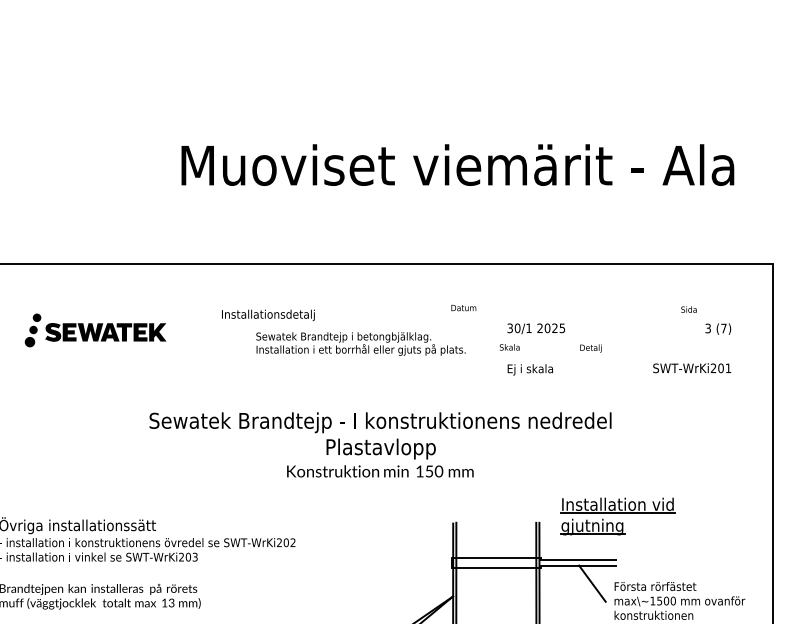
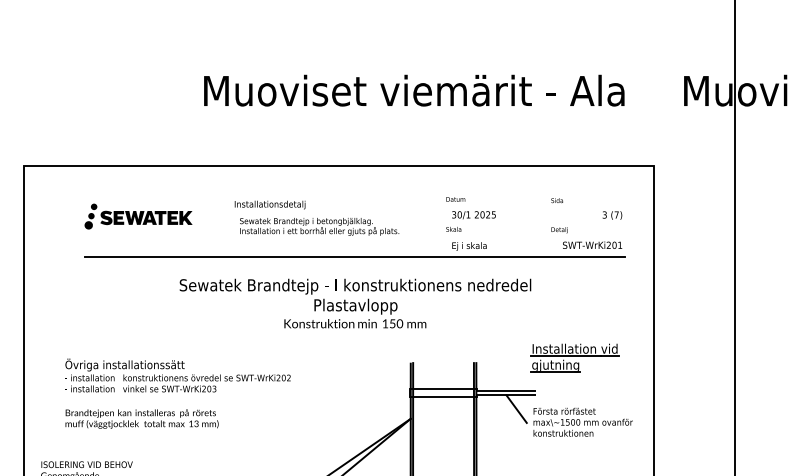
text: (463, 308) -> (455, 199), moved
text: (688, 309) -> (556, 200), moved
text: (360, 343) -> (319, 226), moved
text: (590, 348) -> (559, 230), moved
line: (380, 384) -> (355, 257), added
part: (617, 515) -> (574, 357), moved

